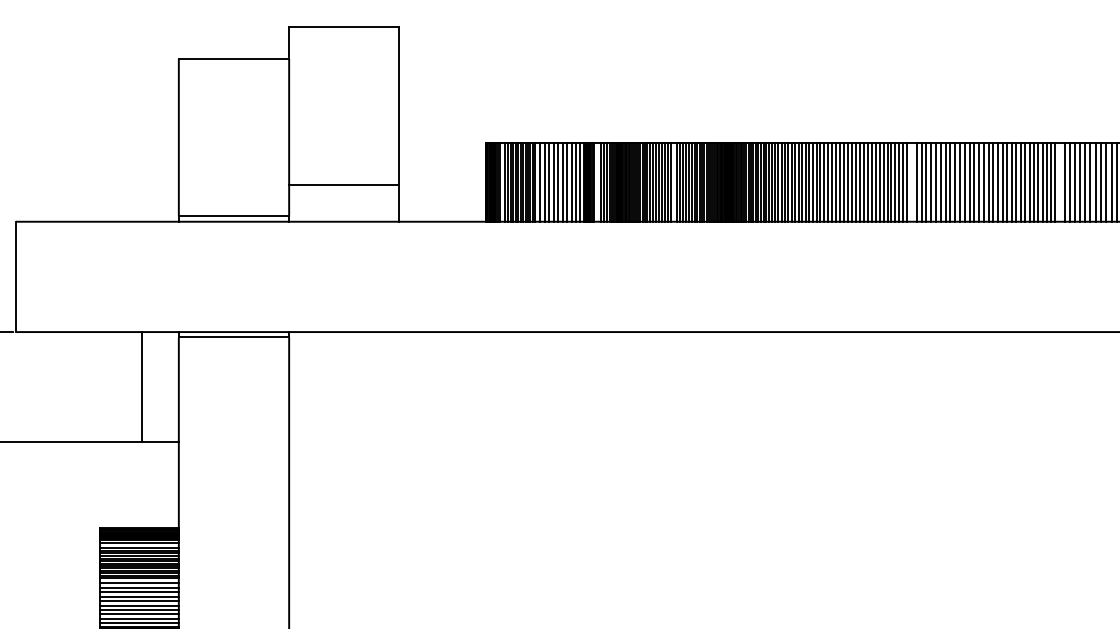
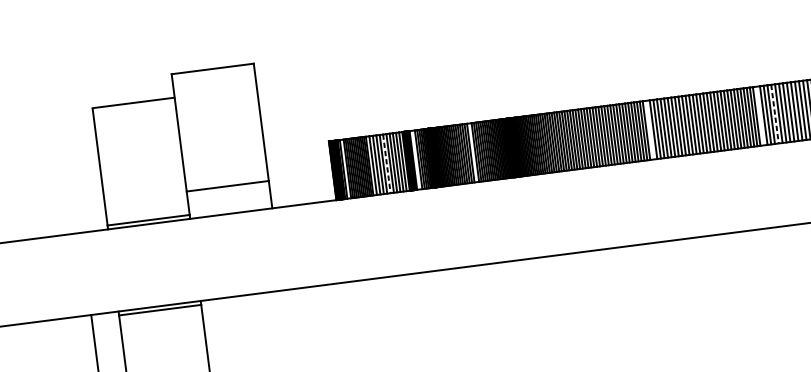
line: (558, 182) -> (386, 163), solid -> dashed
line: (1079, 182) -> (774, 114), solid -> dashed

